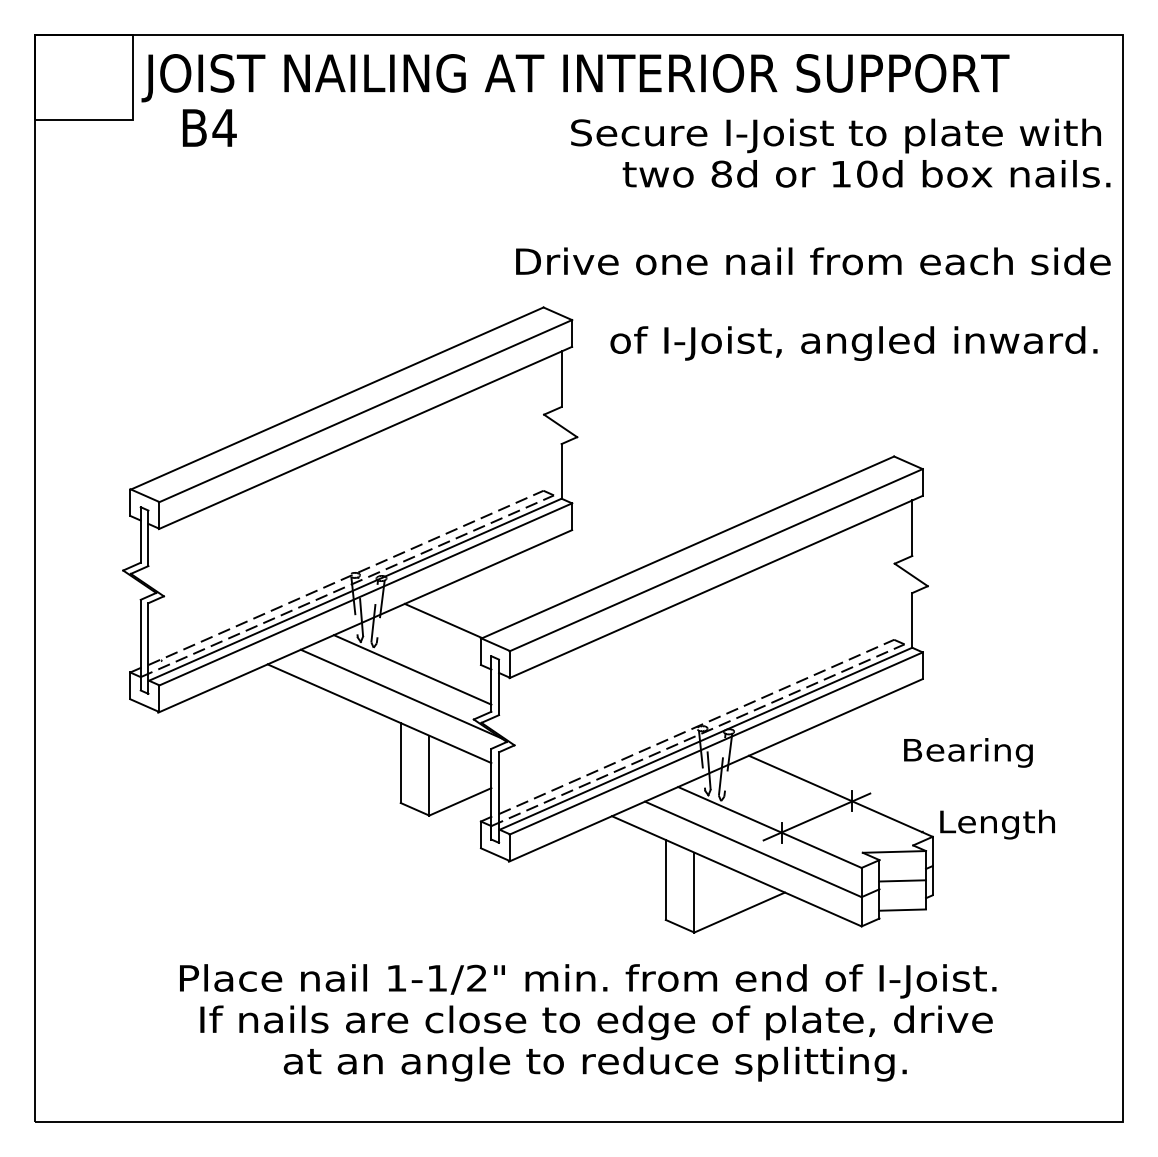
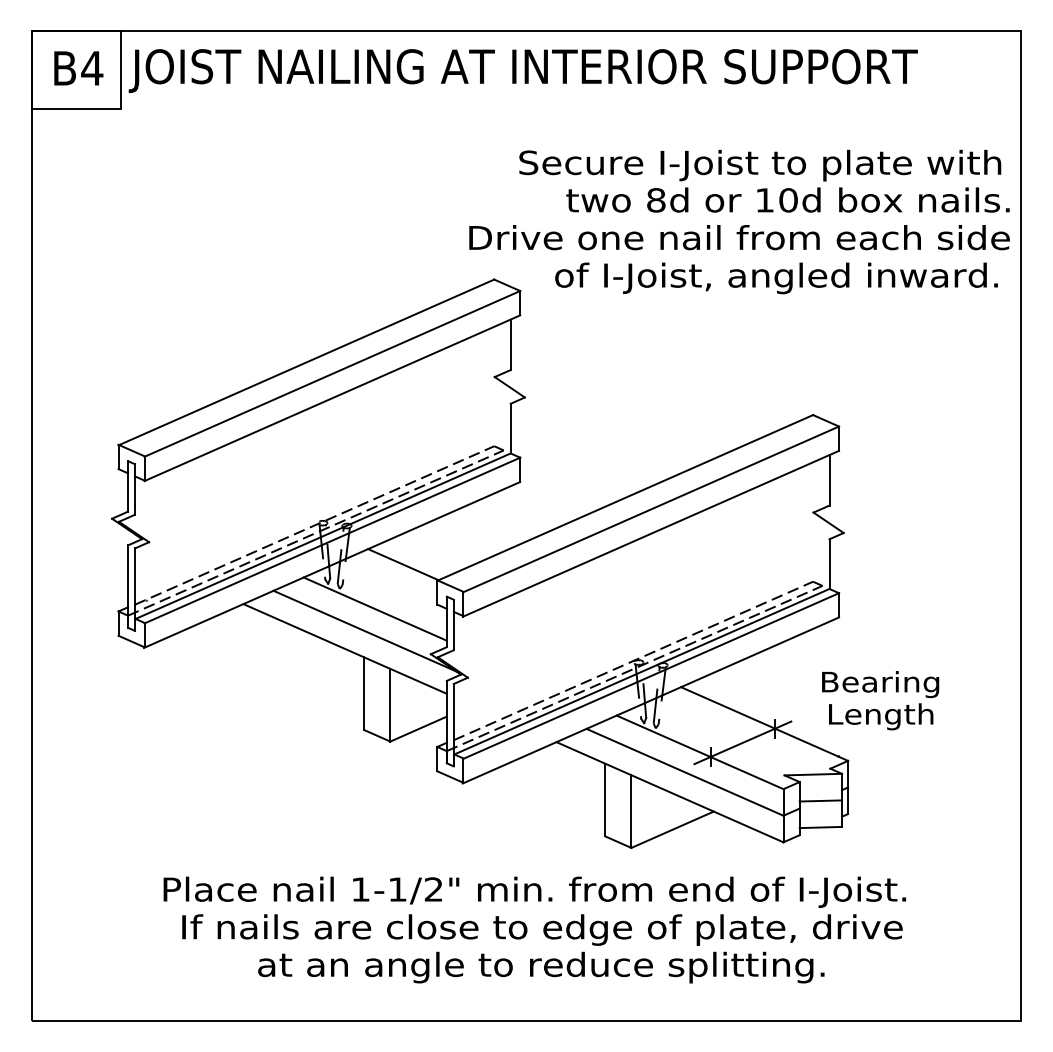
text: (209, 128) -> (78, 68), moved
text: (840, 152) -> (764, 180), moved
text: (853, 343) -> (776, 278), moved
text: (998, 824) -> (881, 716), moved

